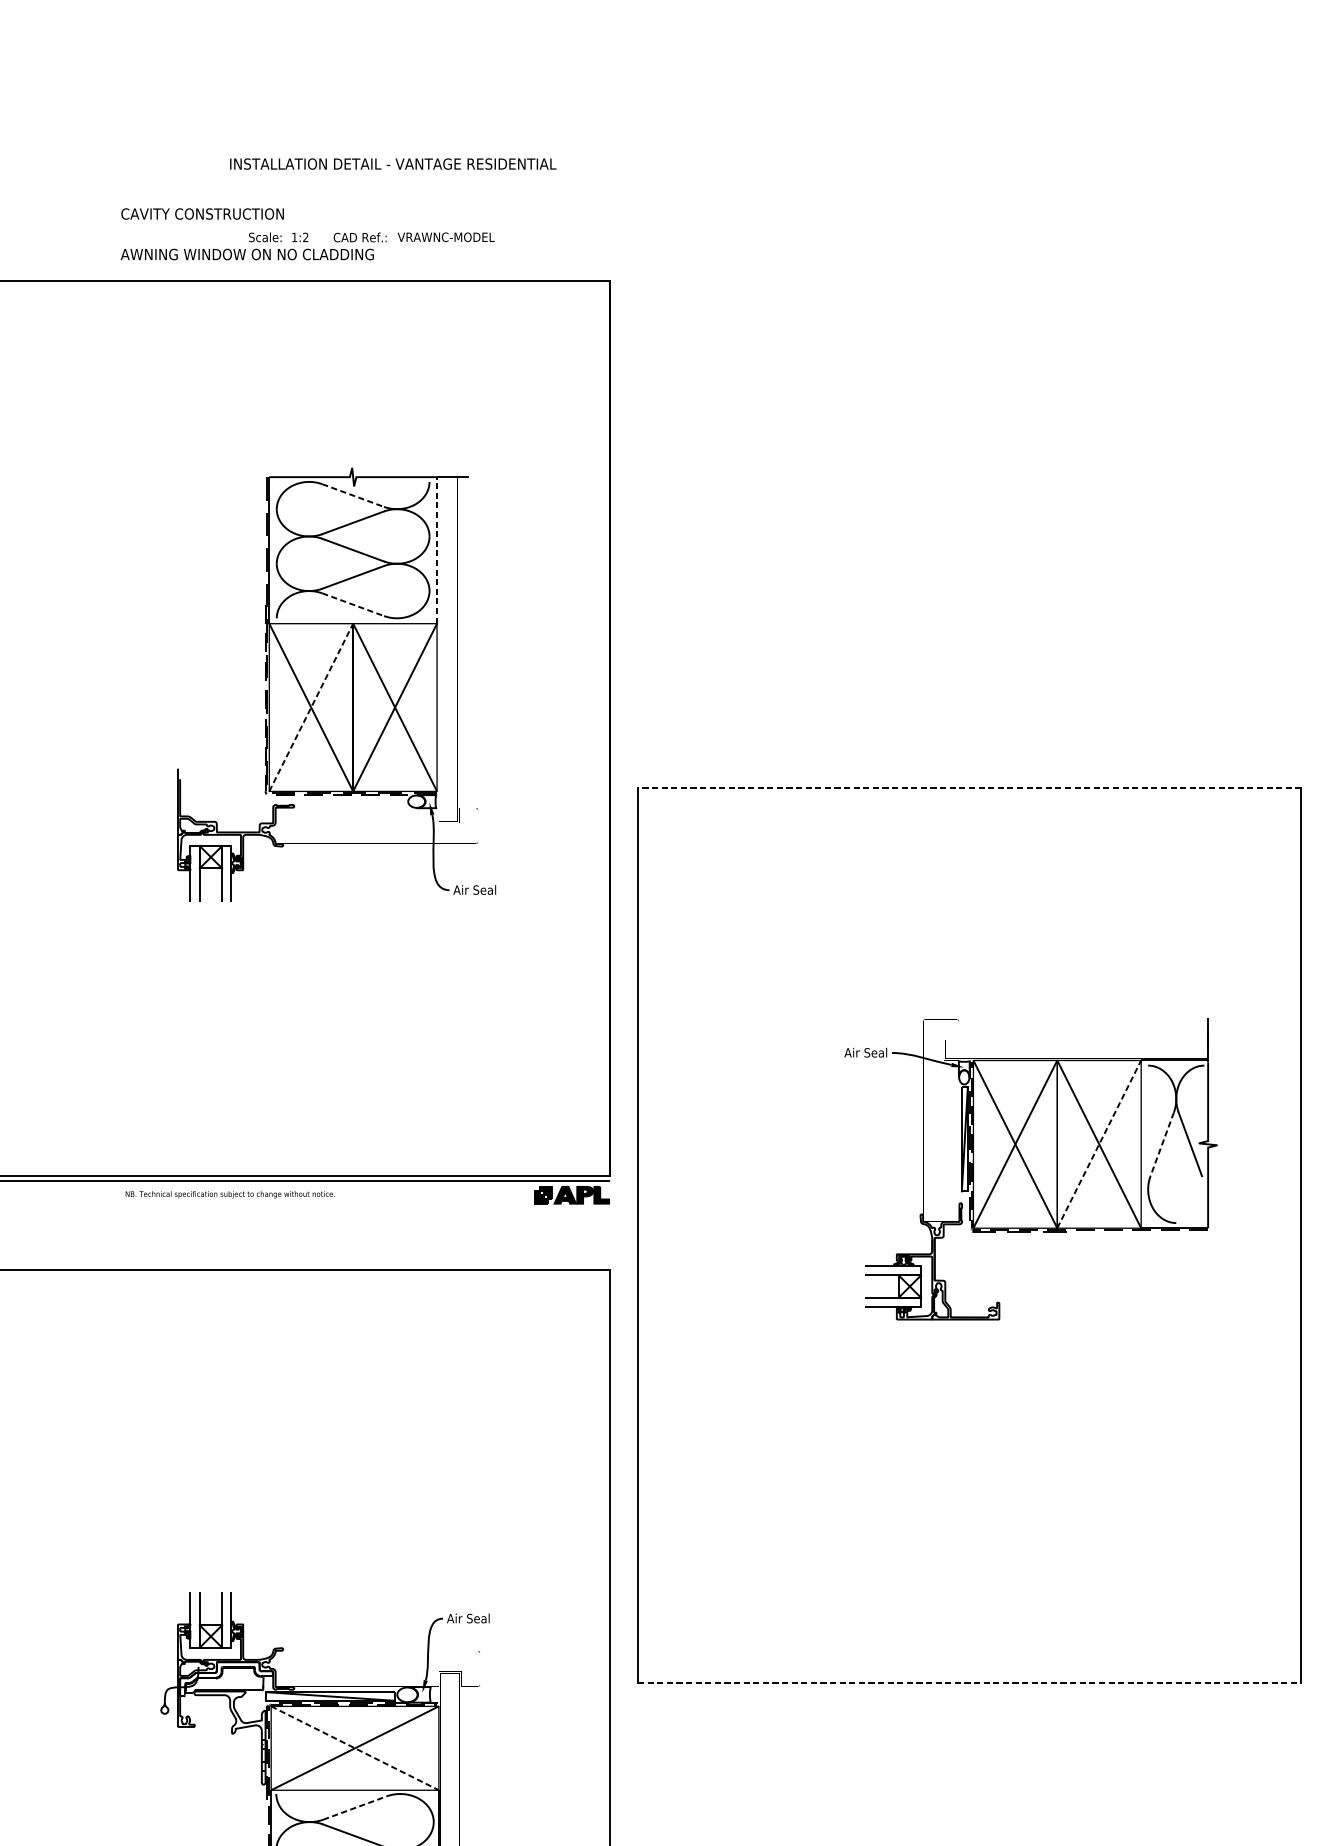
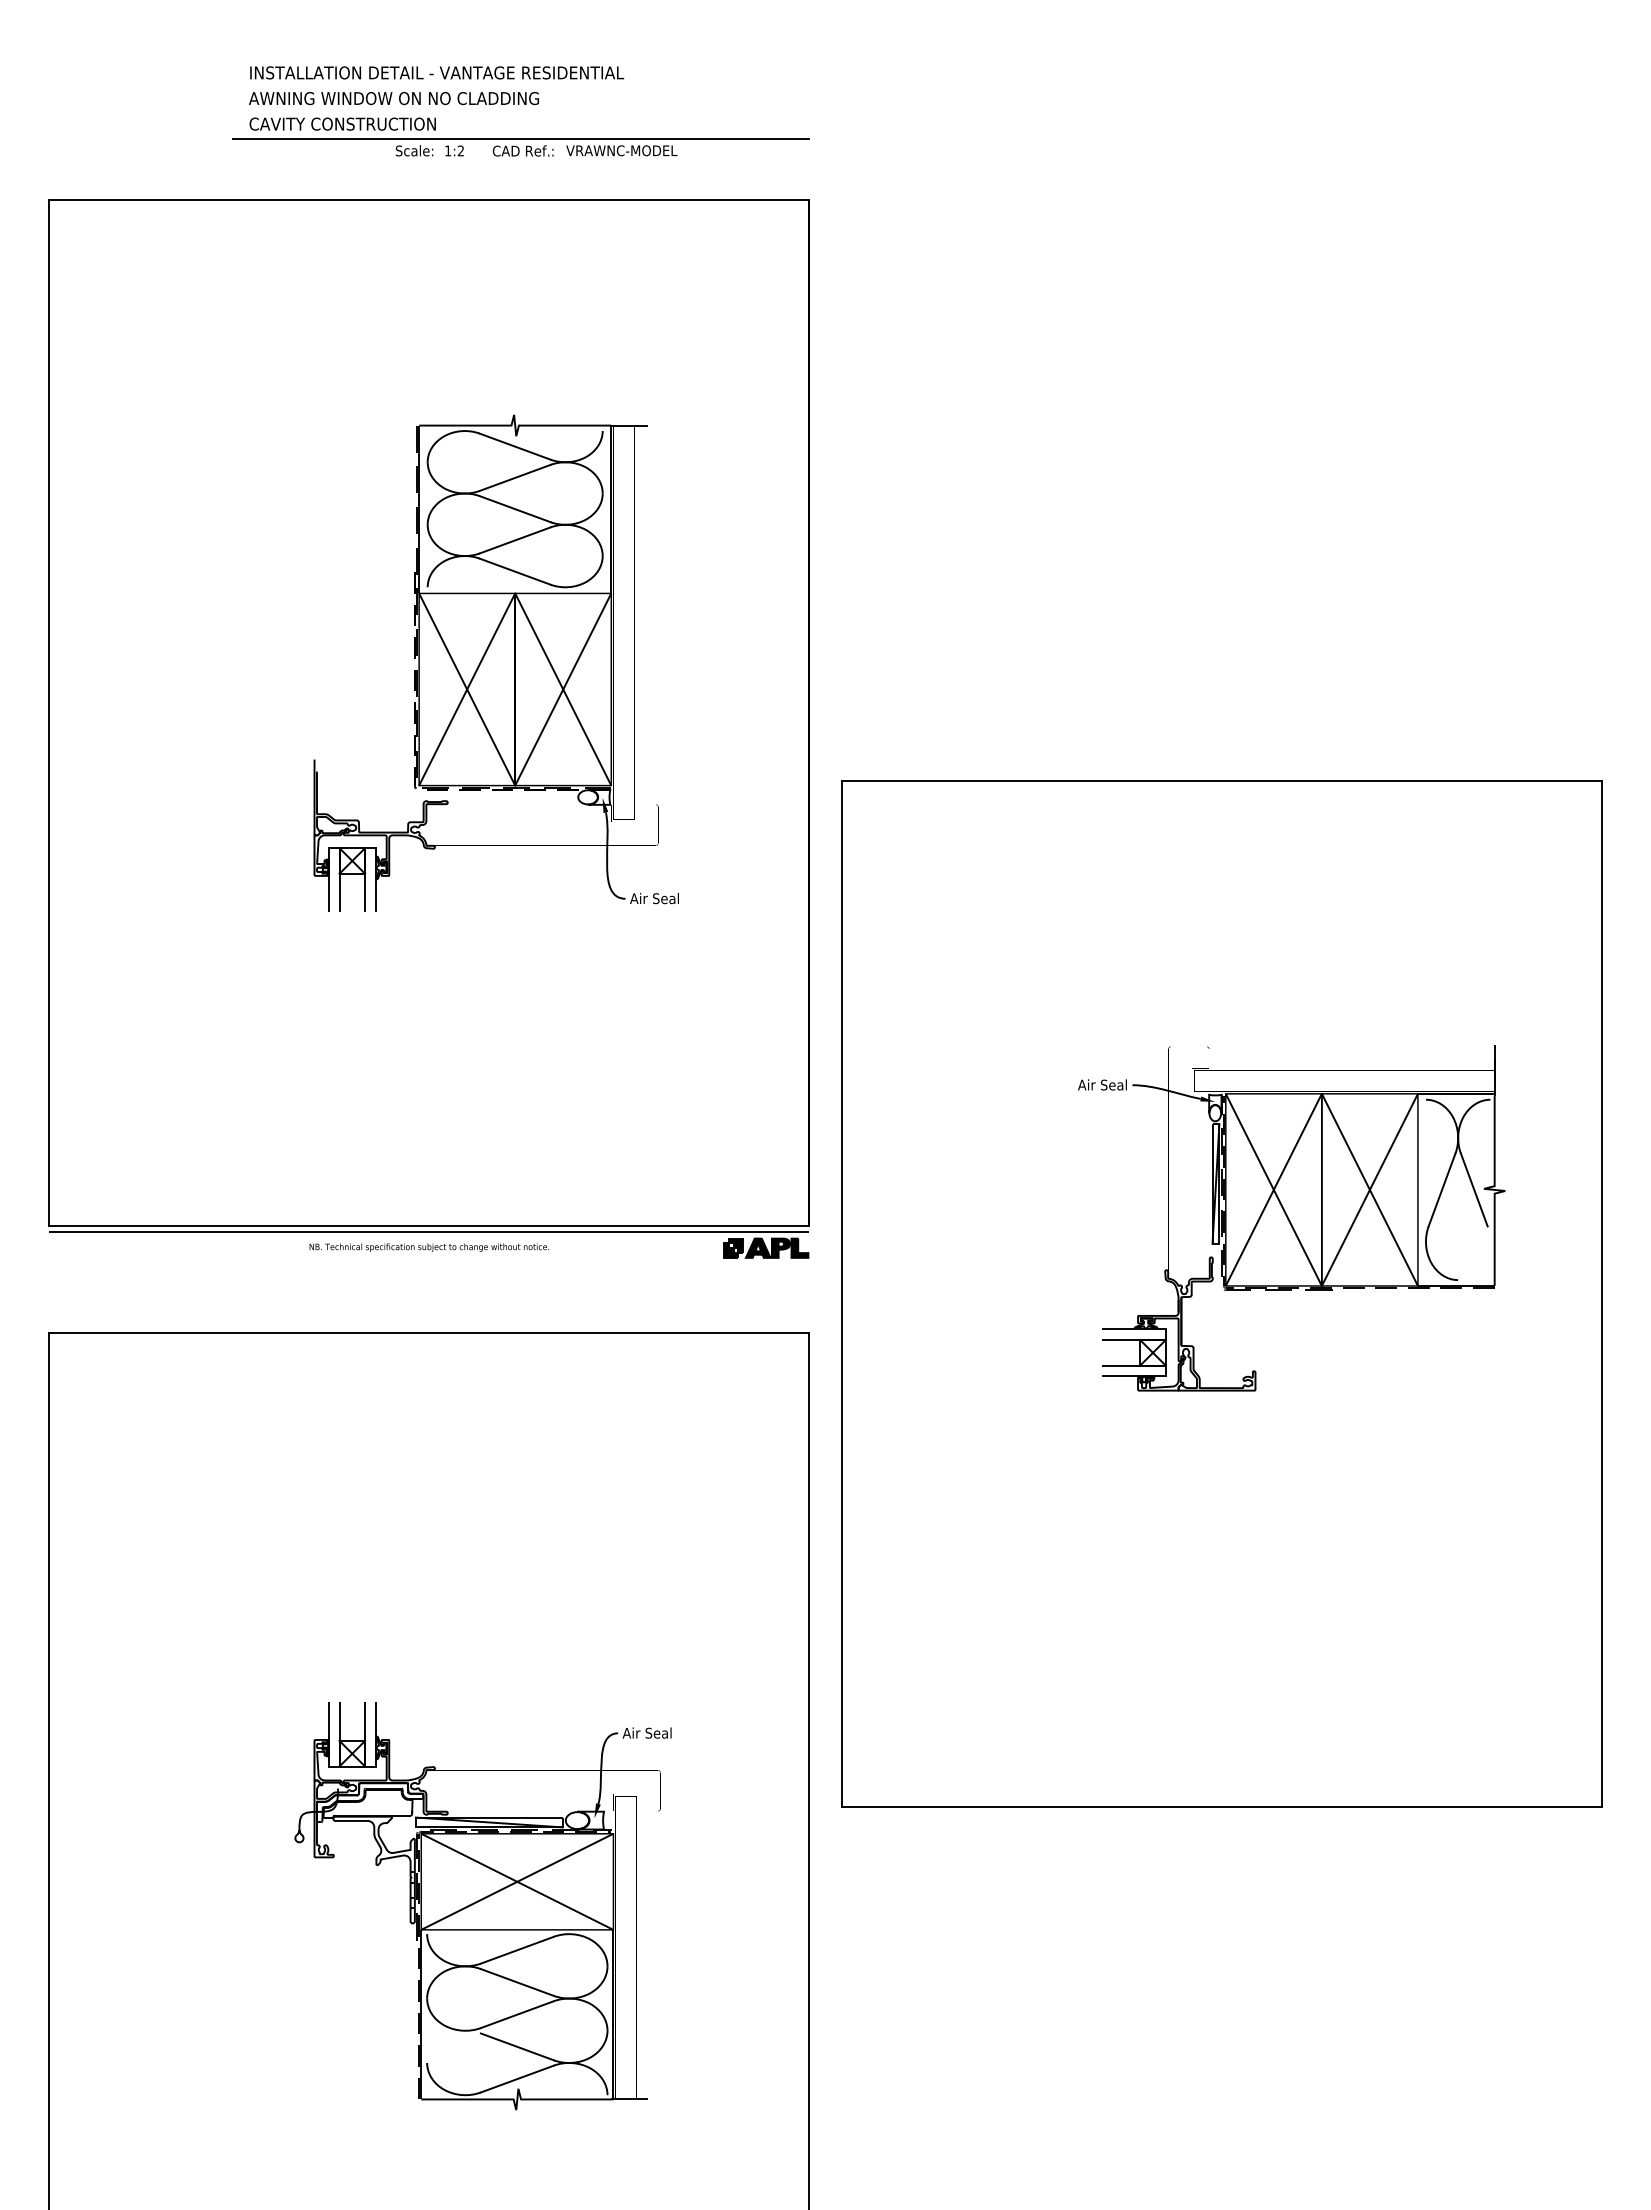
text: (393, 163) -> (437, 72), moved
line: (357, 227) -> (520, 139), added
text: (246, 254) -> (393, 98), moved
line: (353, 495) -> (515, 446), dashed -> solid
line: (437, 550) -> (611, 509), dashed -> solid
line: (353, 604) -> (515, 571), dashed -> solid
line: (311, 707) -> (467, 689), dashed -> solid
line: (969, 787) -> (1221, 781), dashed -> solid
line: (1099, 1143) -> (1370, 1189), dashed -> solid
line: (1162, 1143) -> (1442, 1189), dashed -> solid
text: (230, 1194) -> (429, 1247), moved
line: (970, 1682) -> (1222, 1806), dashed -> solid
line: (355, 1748) -> (517, 1882), dashed -> solid
line: (355, 1808) -> (517, 1950), dashed -> solid

